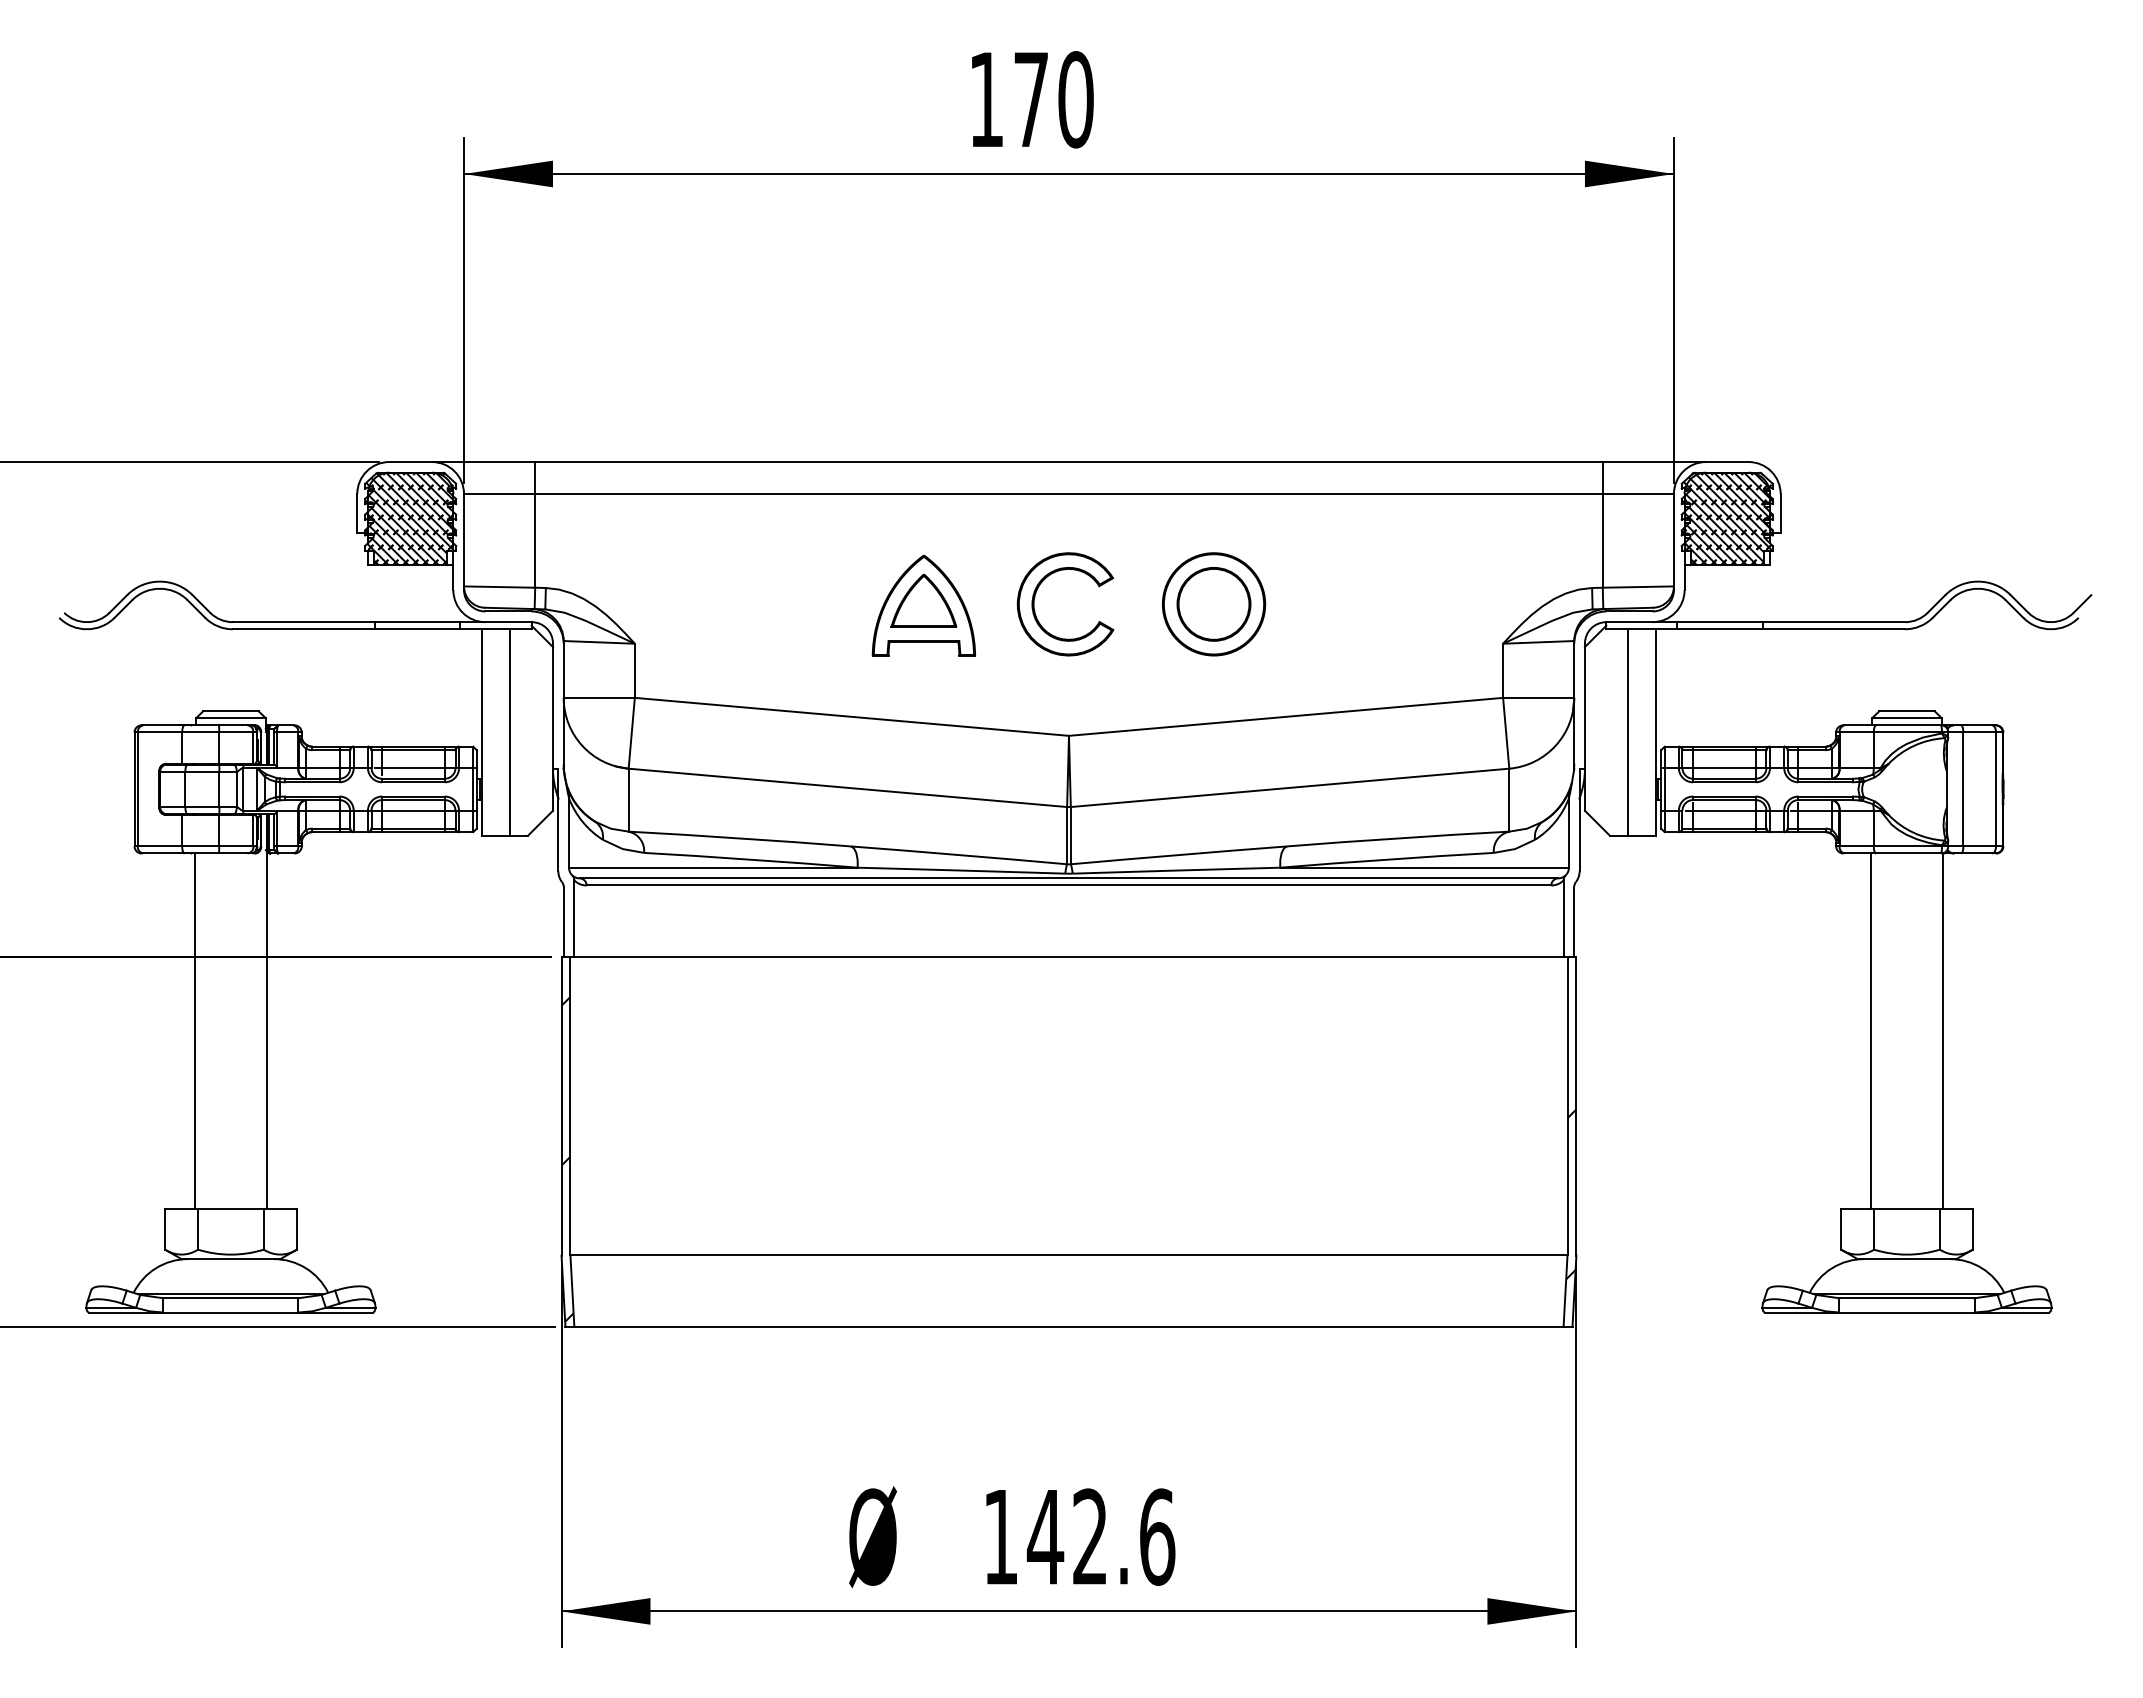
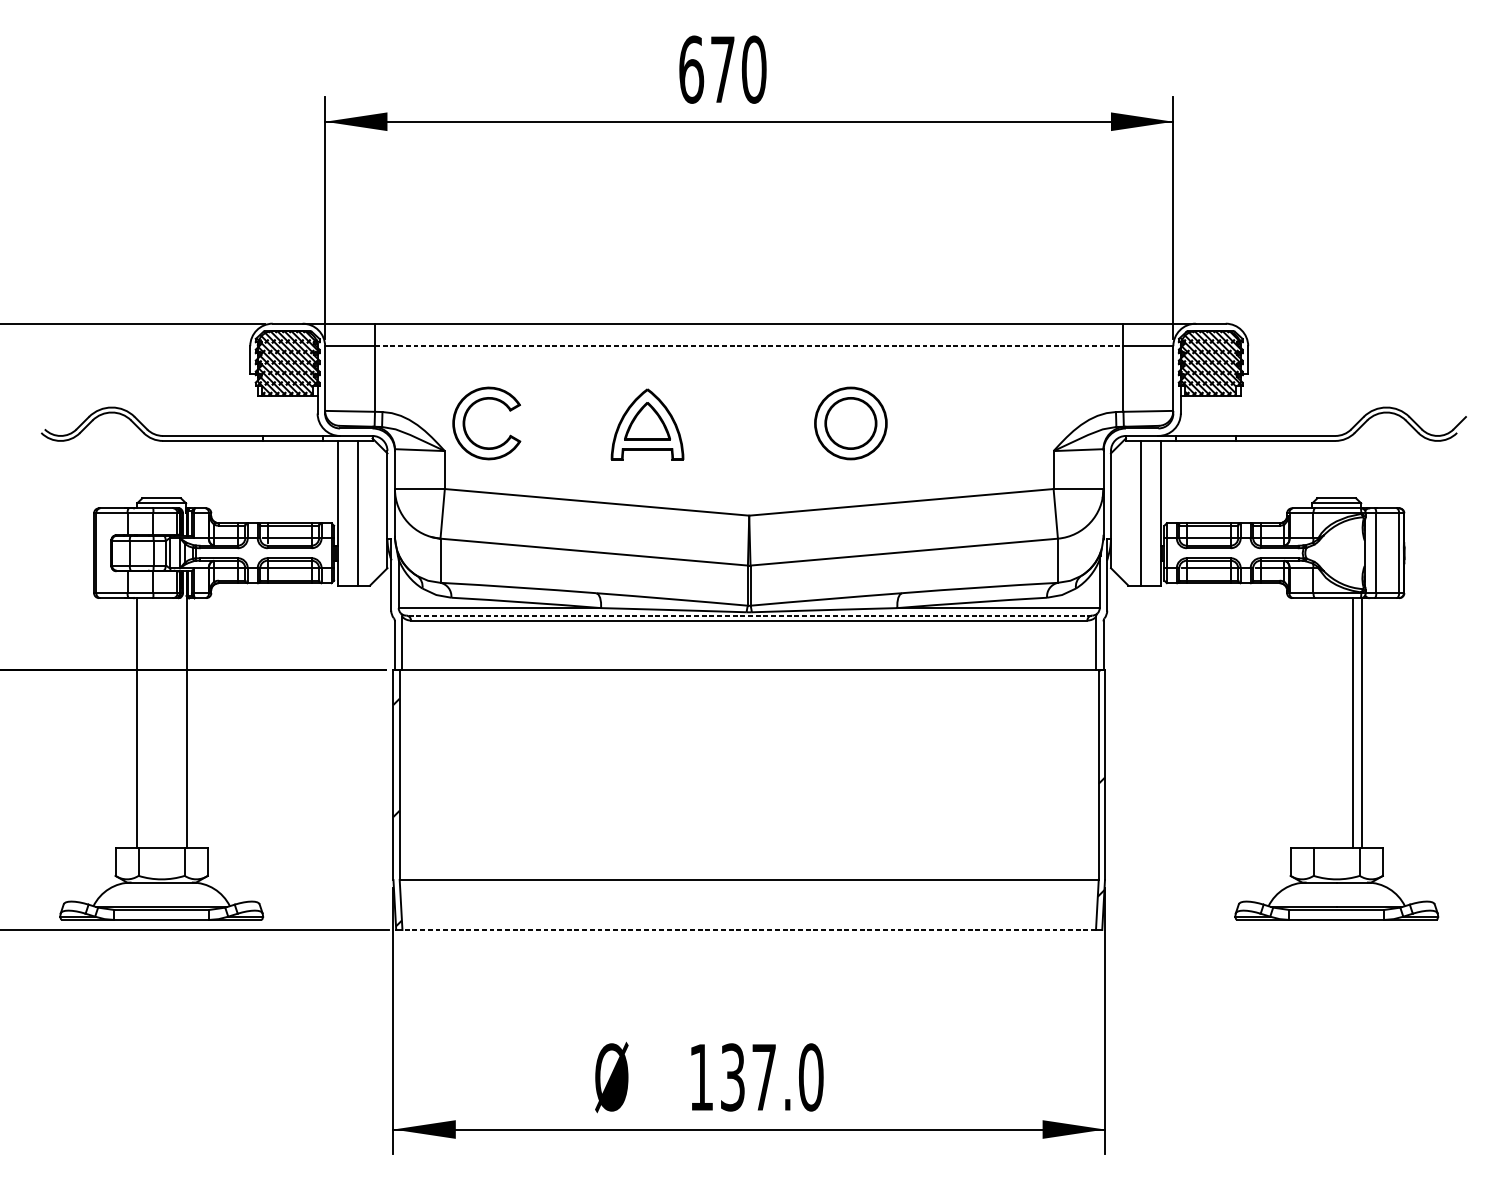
text: (986, 99) -> (691, 69), 170 -> 670
line: (1068, 494) -> (748, 346), solid -> dashed
part: (1035, 610) -> (465, 427), moved
line: (1068, 878) -> (748, 615), solid -> dashed
line: (1871, 1031) -> (1353, 722), moved
line: (1068, 1326) -> (748, 929), solid -> dashed
text: (1100, 1536) -> (771, 1077), 142.6 -> 137.0

